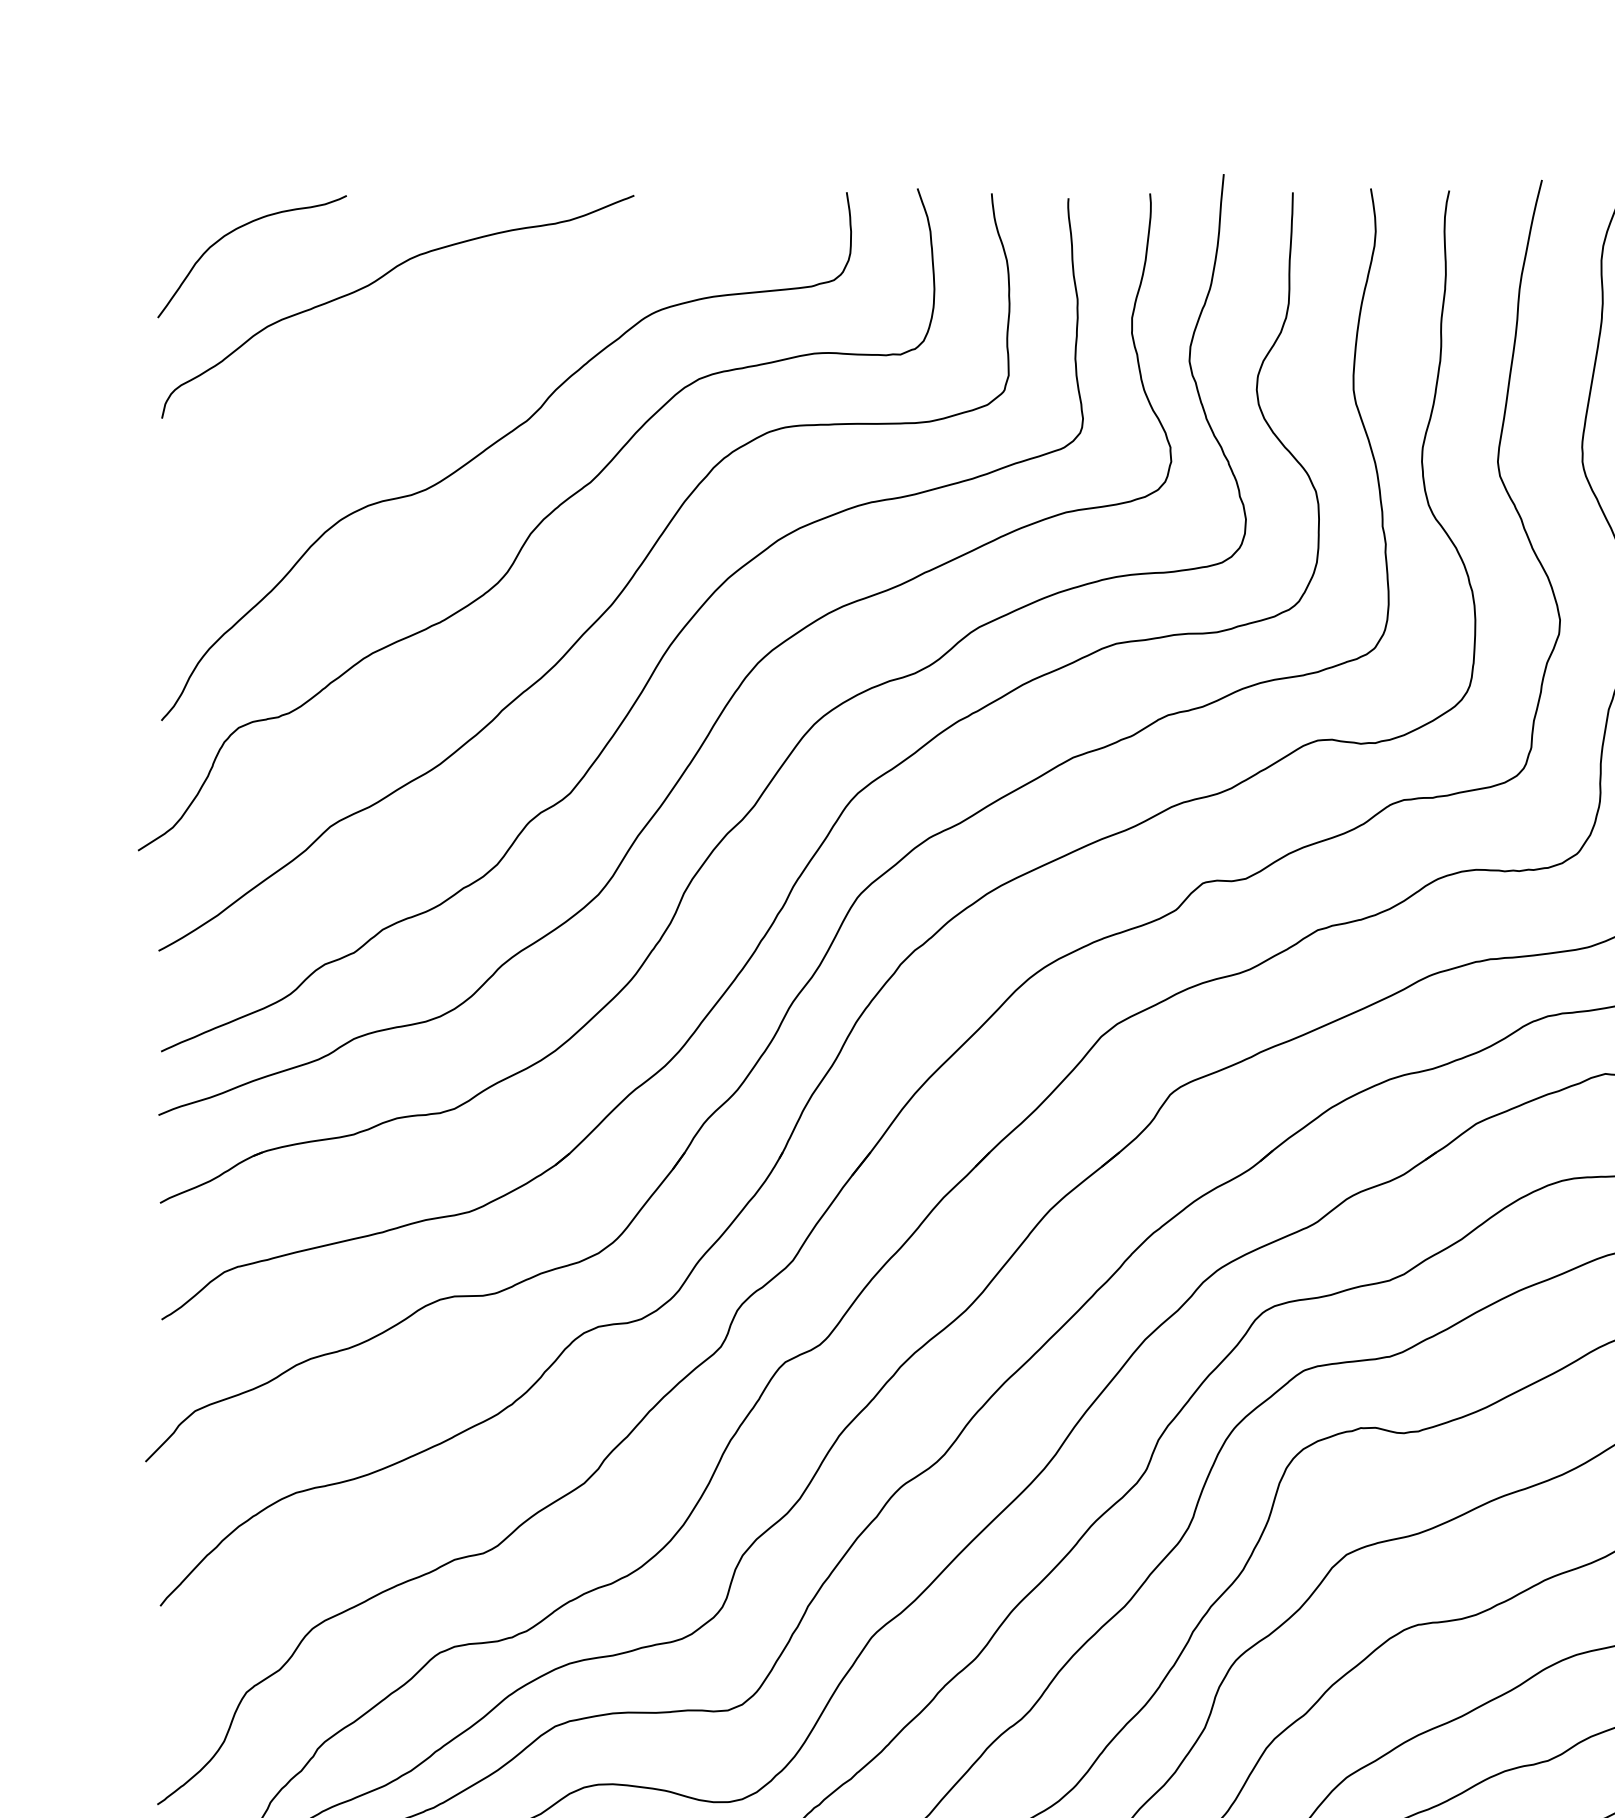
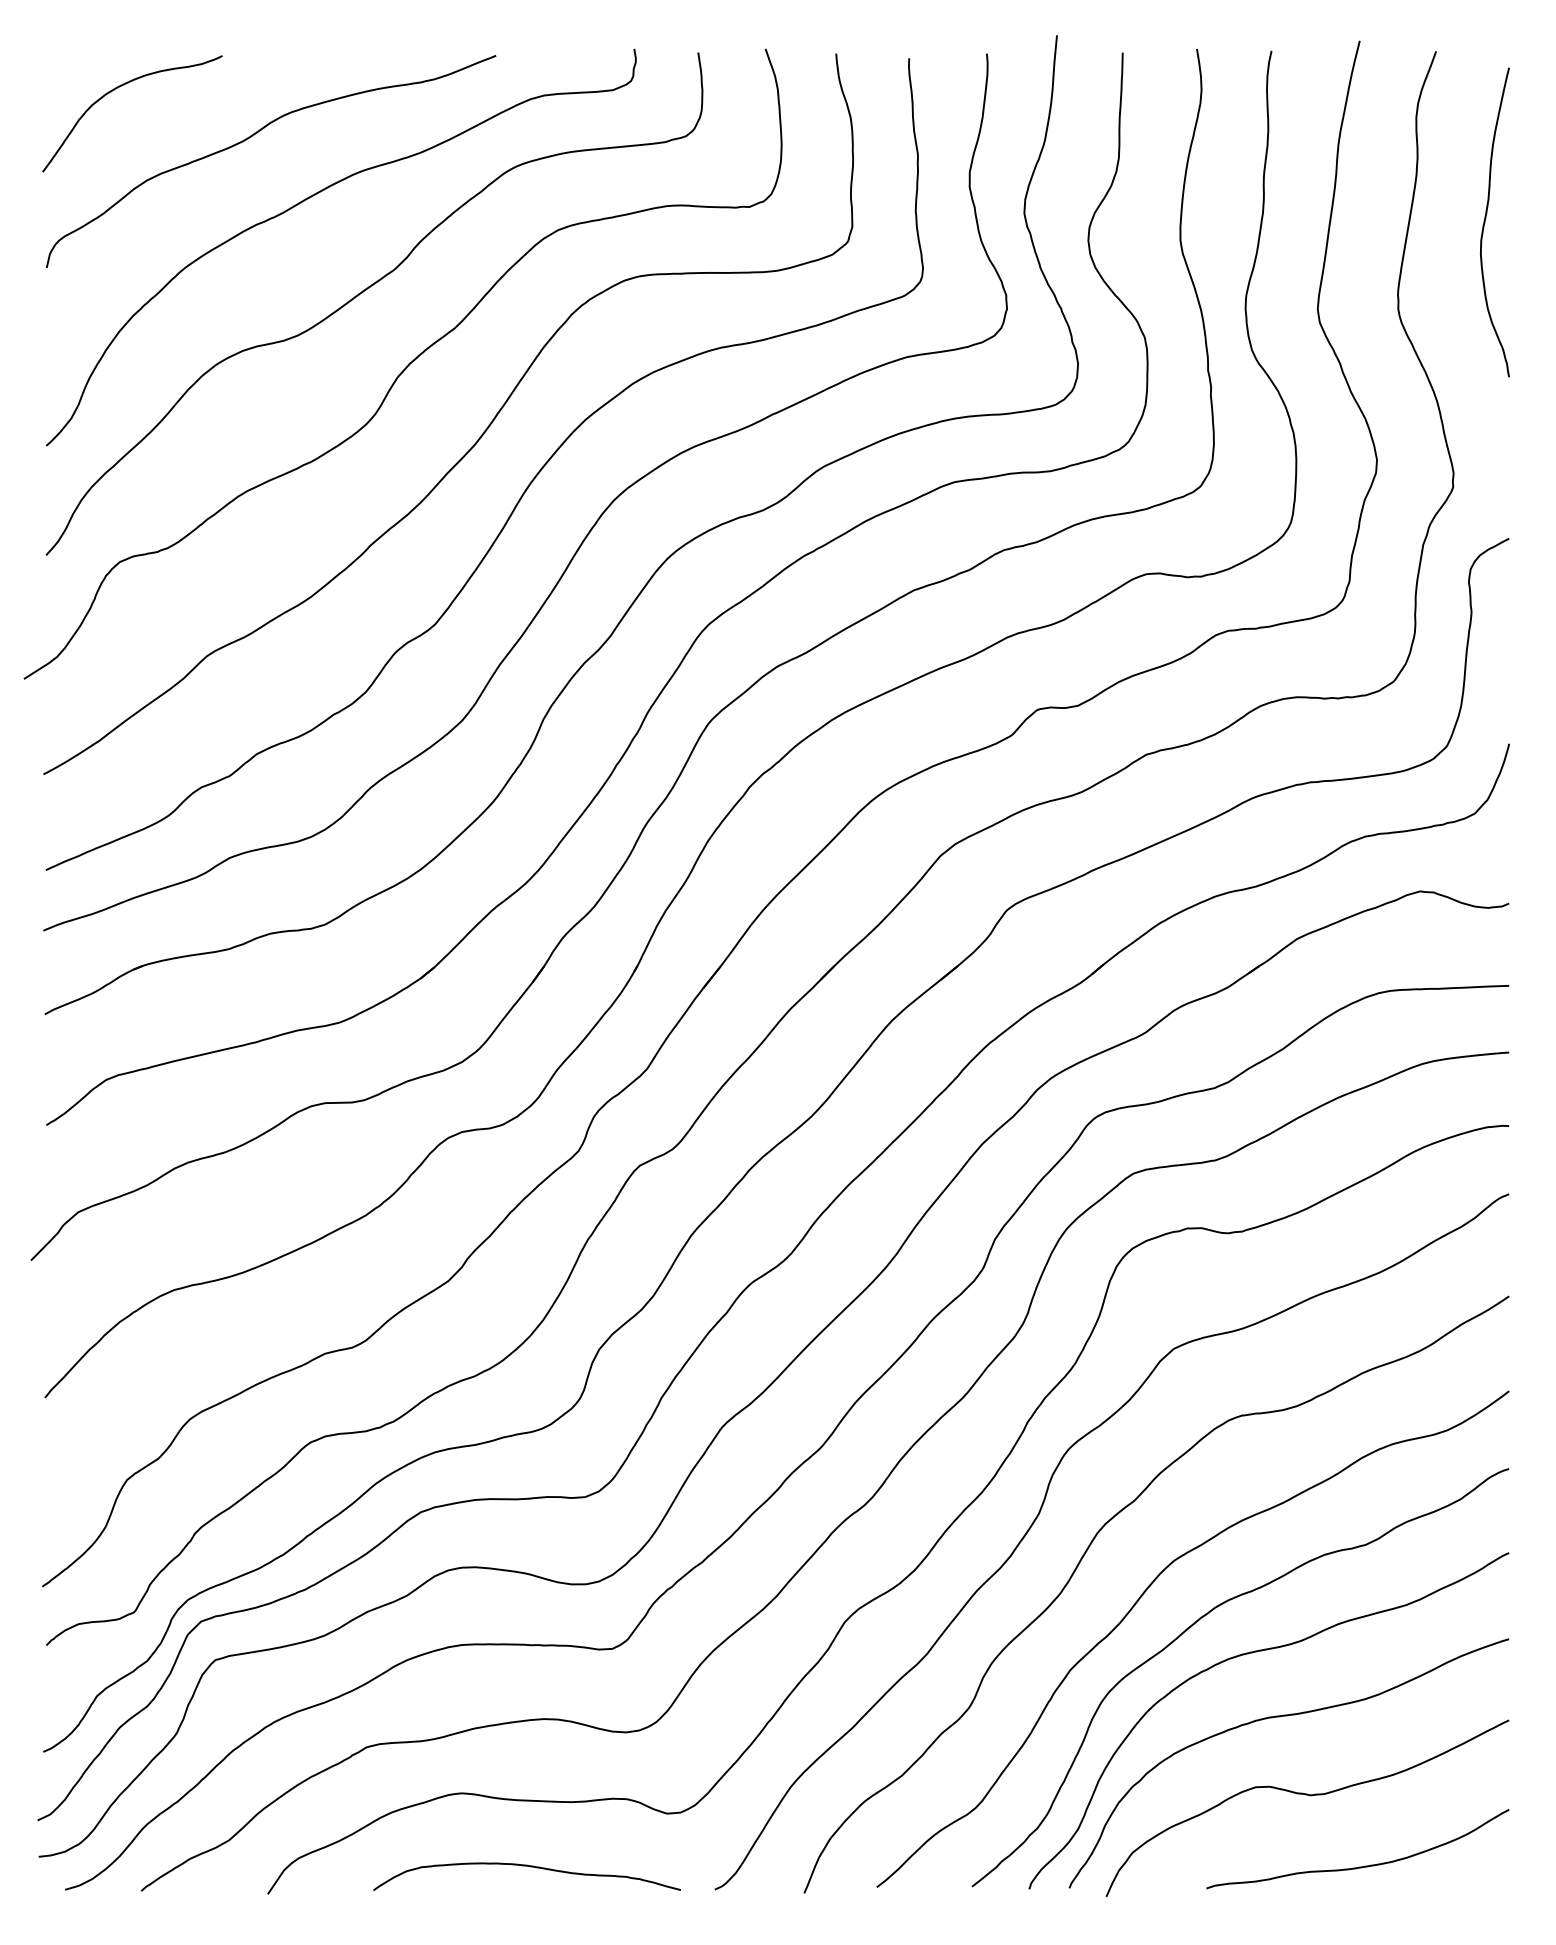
curve: (444, 342) -> (315, 195), added

